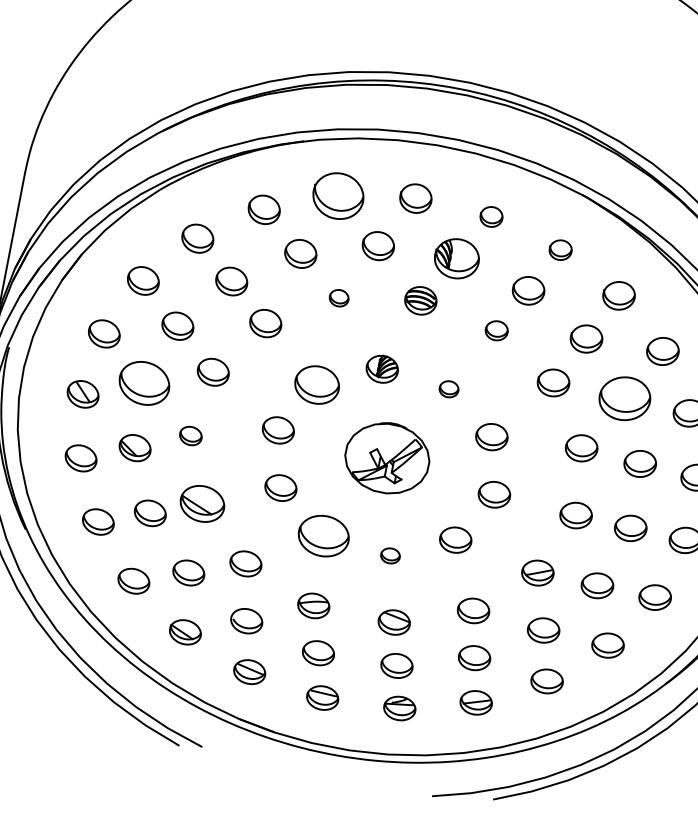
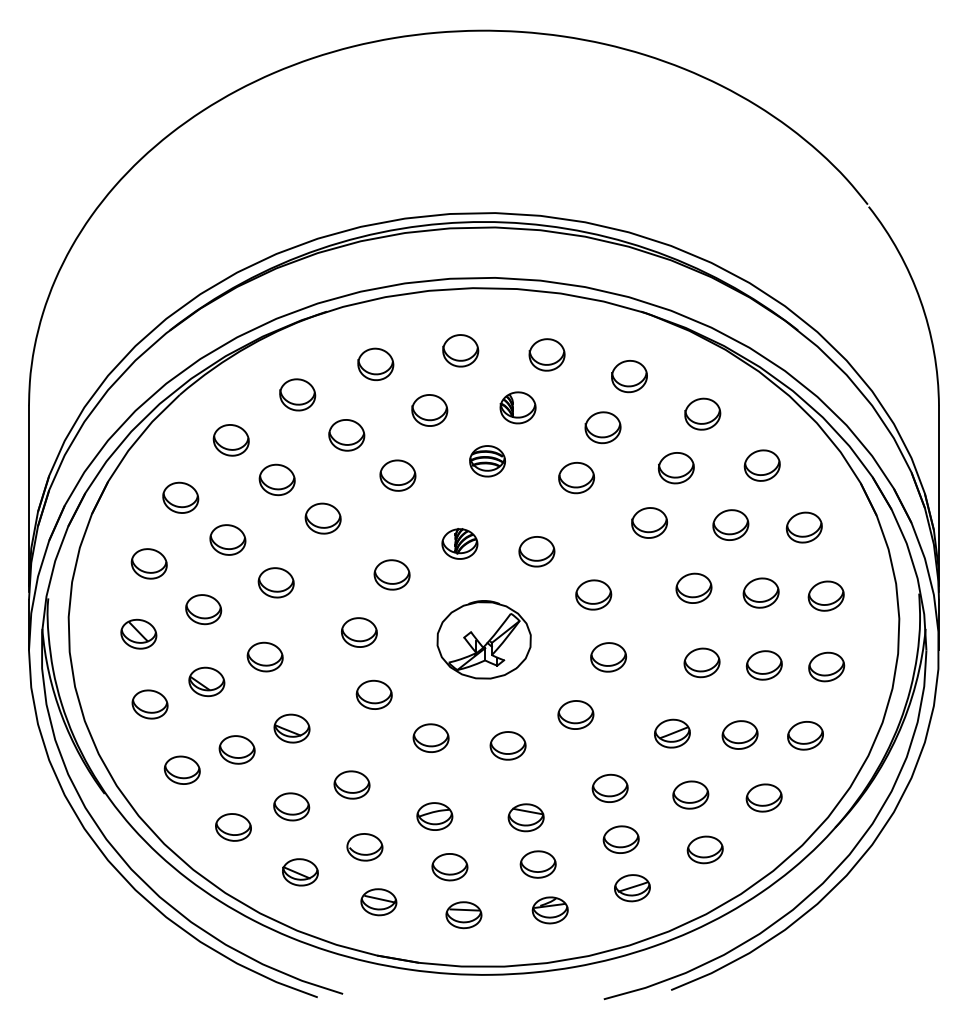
part: (338, 196) -> (375, 364), size x0.62
part: (491, 216) -> (546, 354), size x1.43
part: (560, 250) -> (629, 376), size x1.43
part: (456, 258) -> (517, 407), size x0.71
part: (338, 298) -> (397, 475), size x1.67
part: (496, 330) -> (576, 477), size x1.43
part: (144, 383) -> (203, 609), size x0.62
part: (316, 384) -> (391, 574), size x0.71
part: (448, 388) -> (536, 551), size x1.67
part: (624, 398) -> (730, 524), size x0.62
part: (190, 435) -> (264, 656), size x1.43
part: (202, 503) -> (291, 728), size x0.71
part: (323, 535) -> (430, 737), size x0.62
part: (390, 555) -> (507, 745), size x1.67

